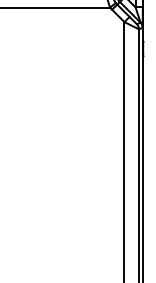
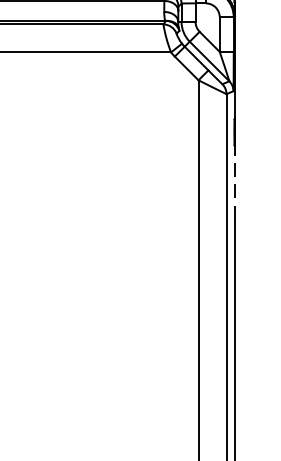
line: (143, 75) -> (235, 182), solid -> dashed

